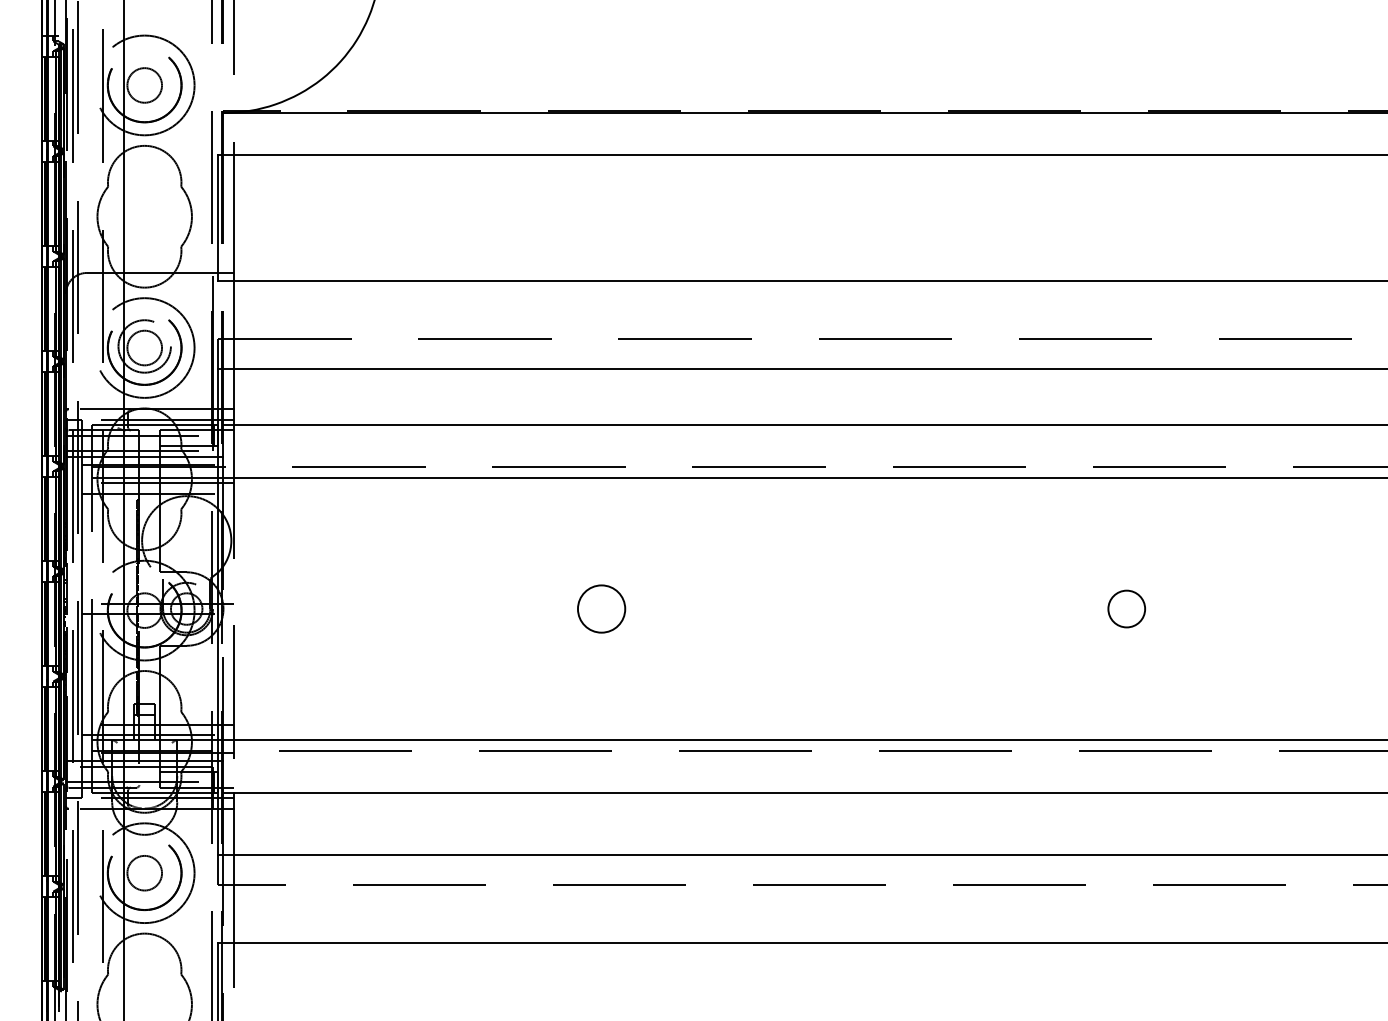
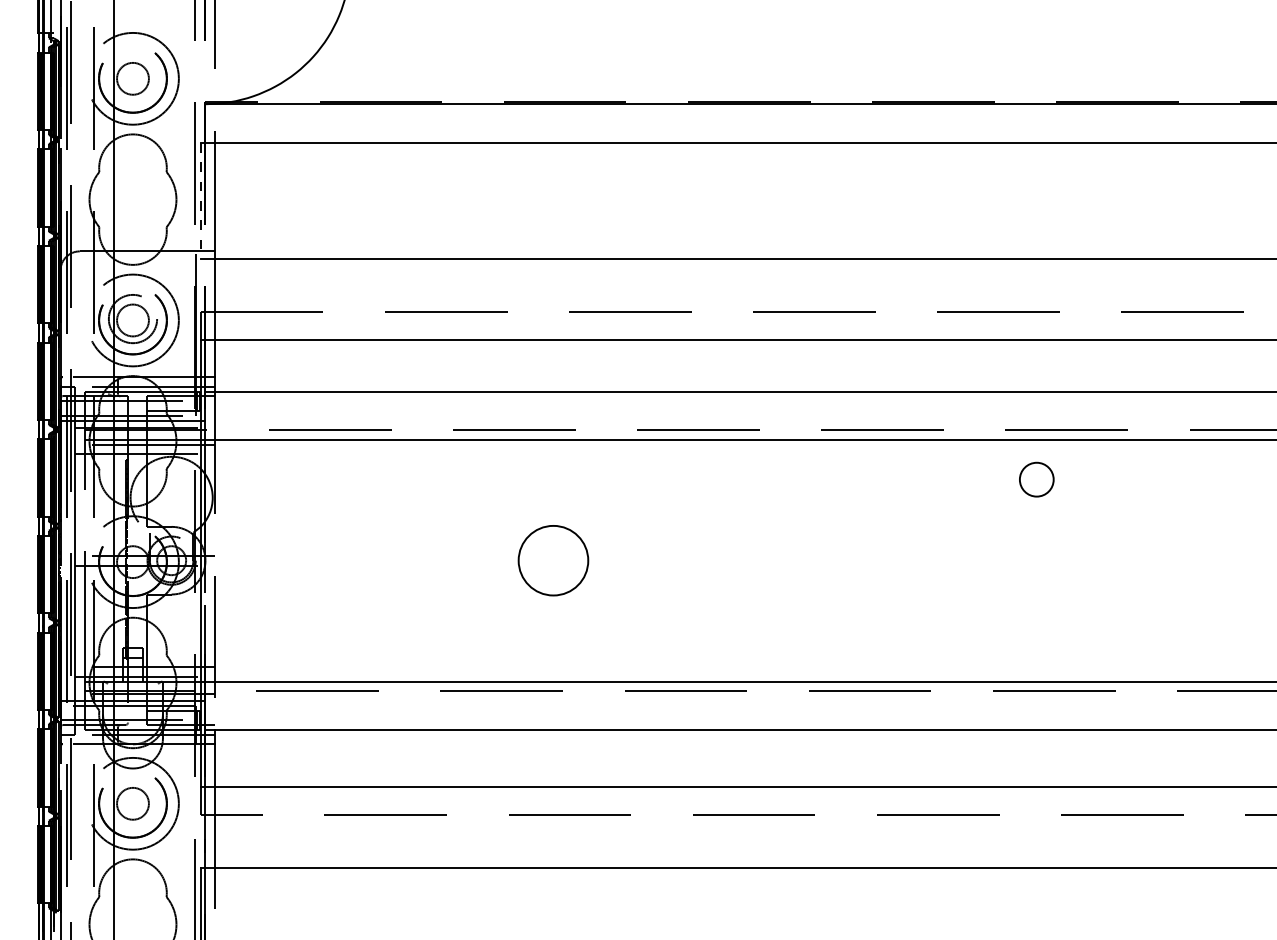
line: (218, 217) -> (200, 200), solid -> dashed
circle: (601, 608) -> (553, 560), size x1.6
circle: (1126, 608) -> (1036, 479), moved

